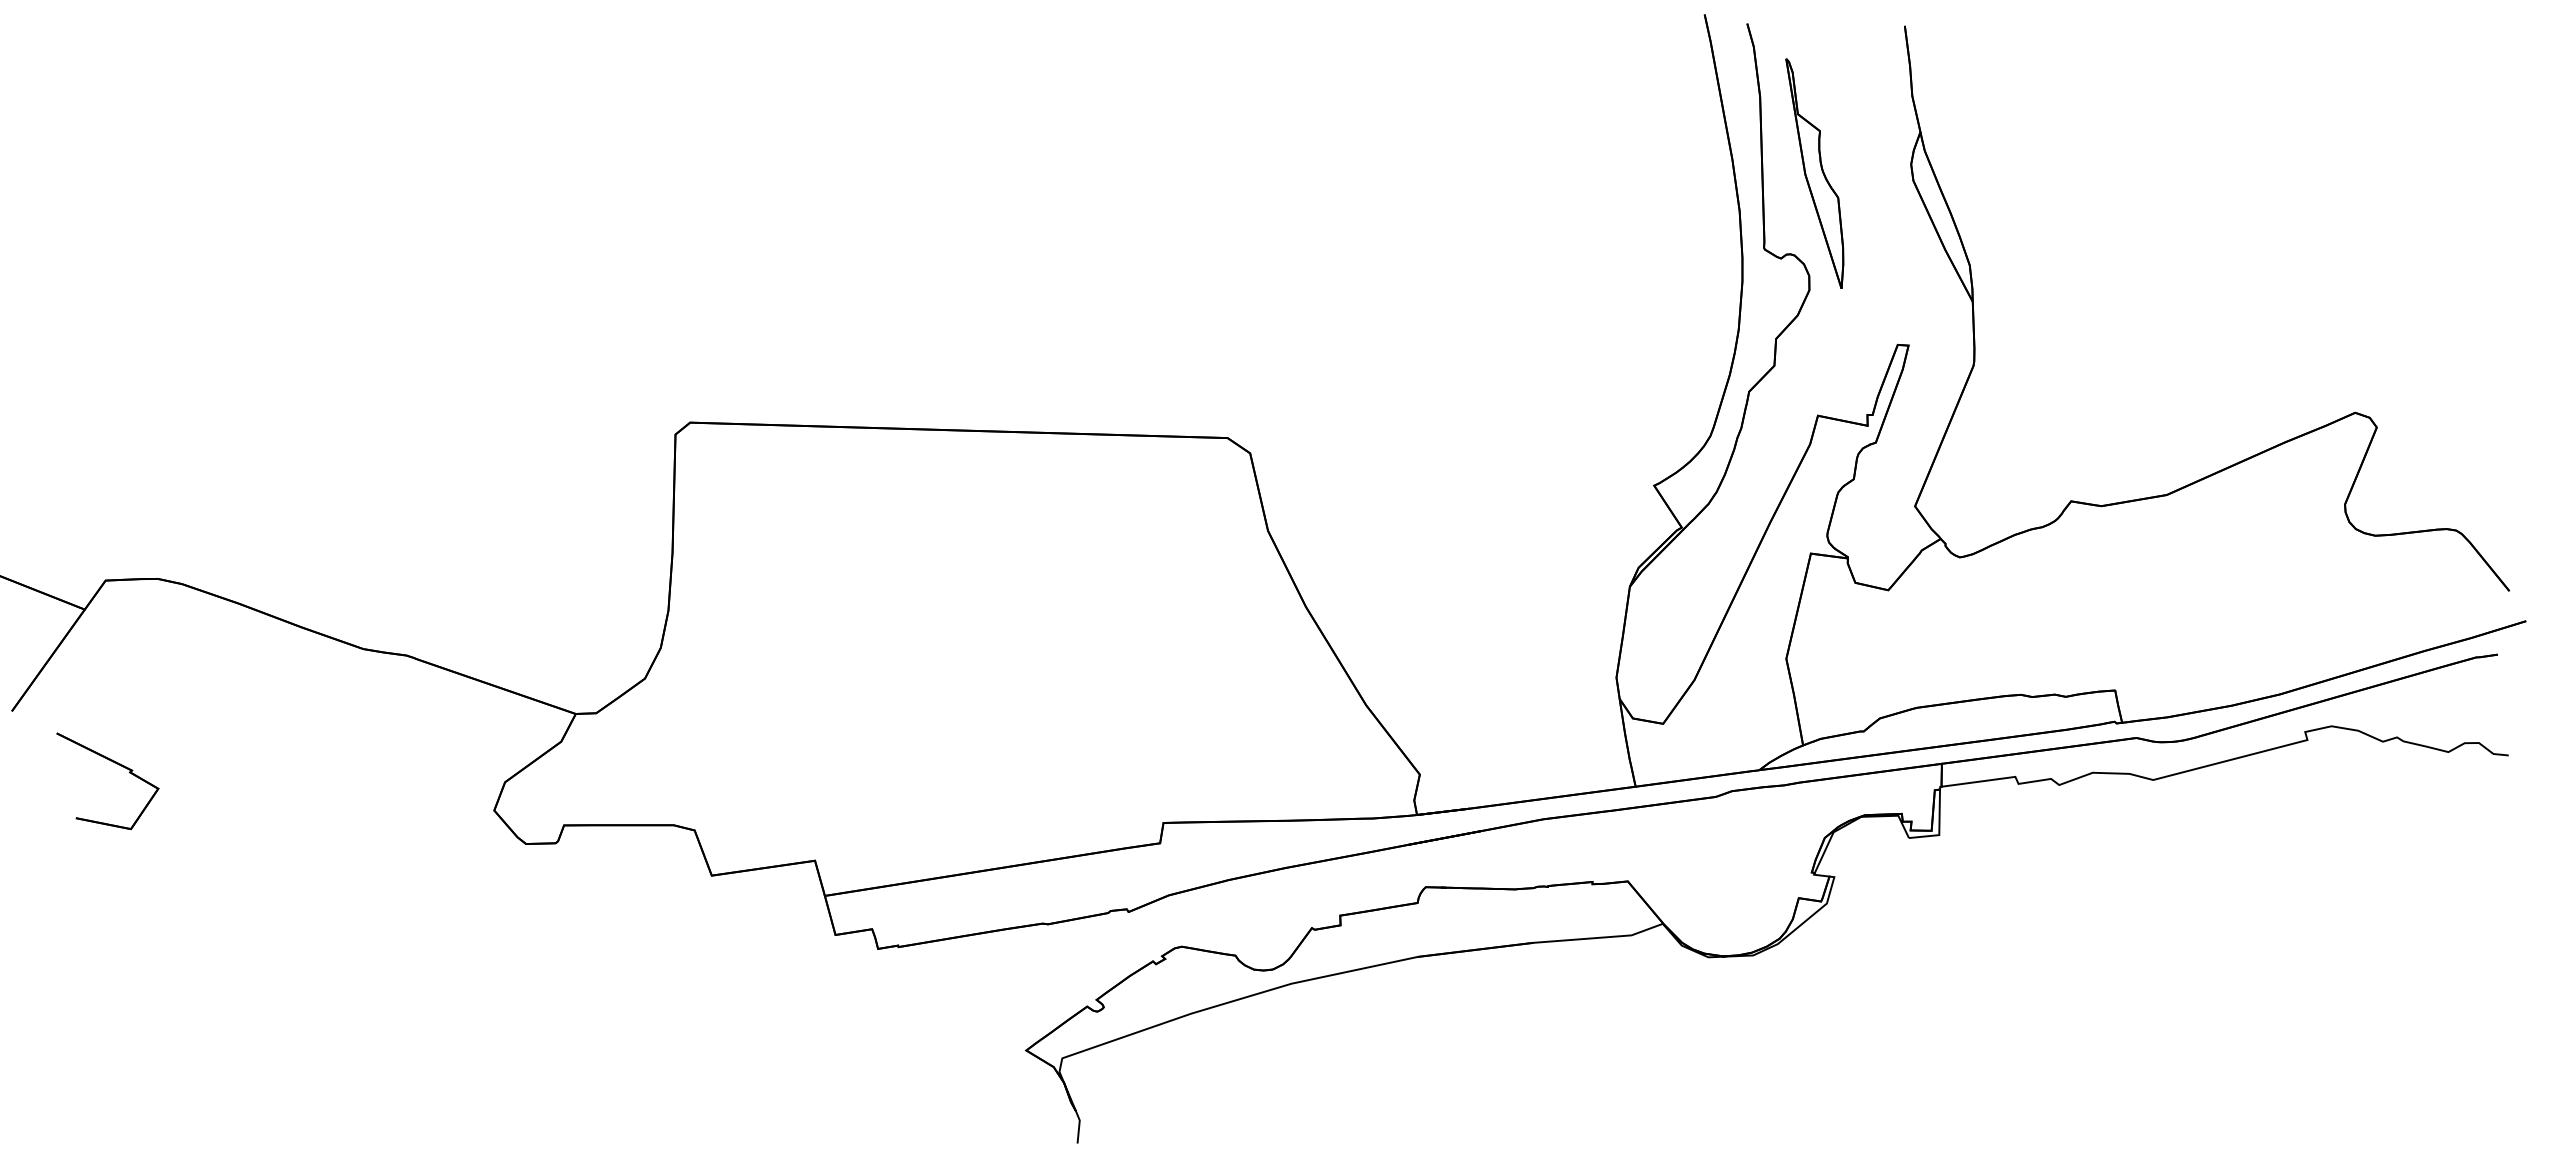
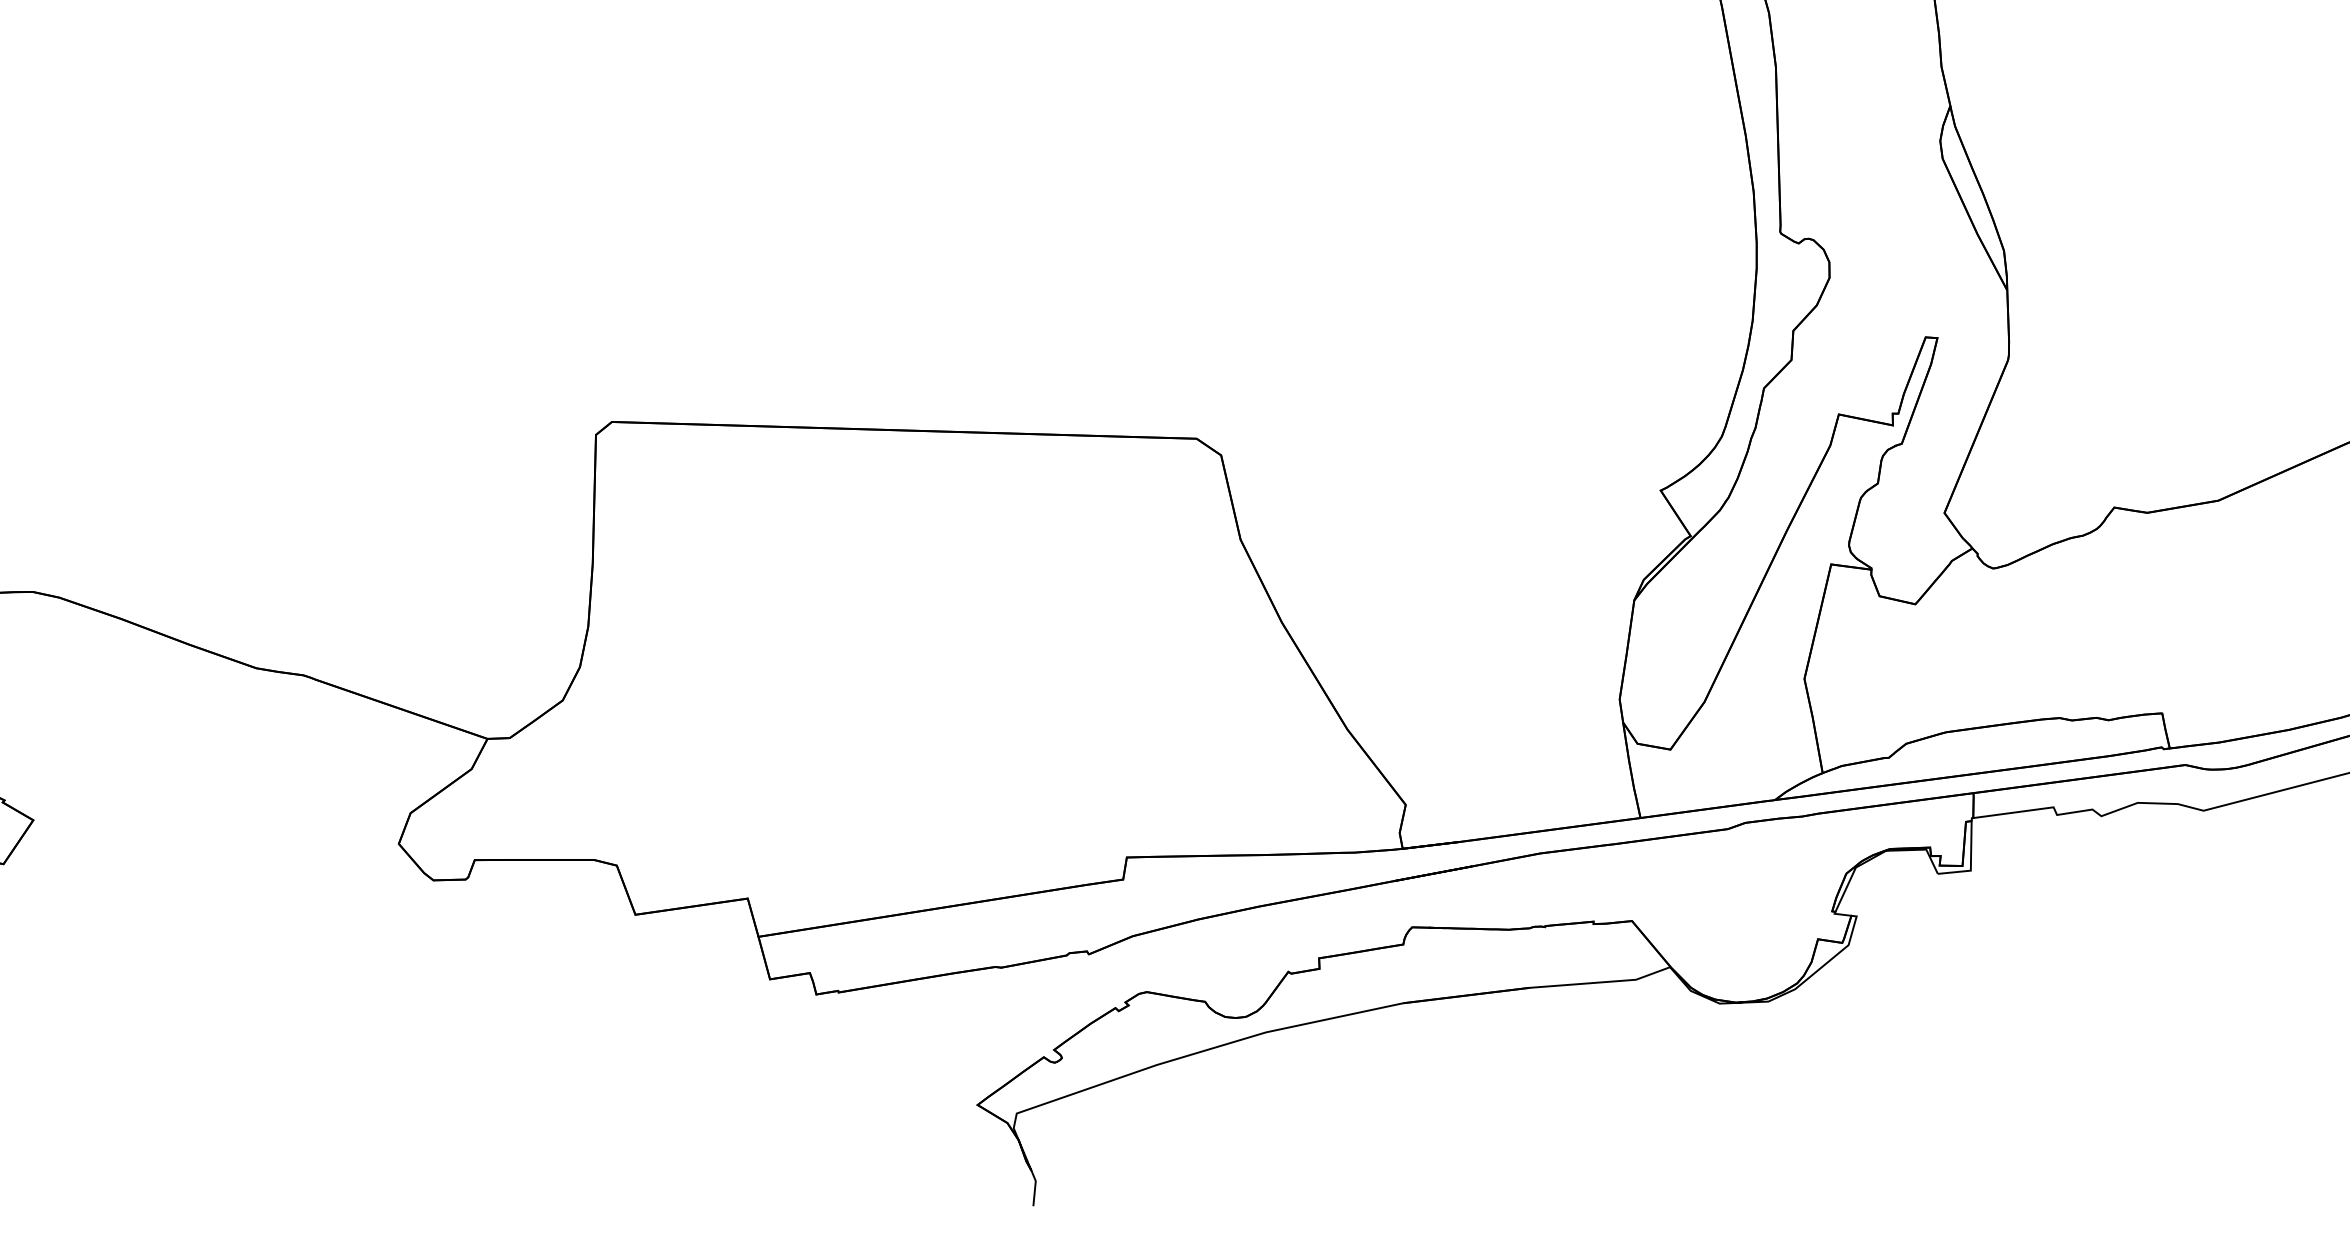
part: (1814, 173) -> (1835, 150), removed

